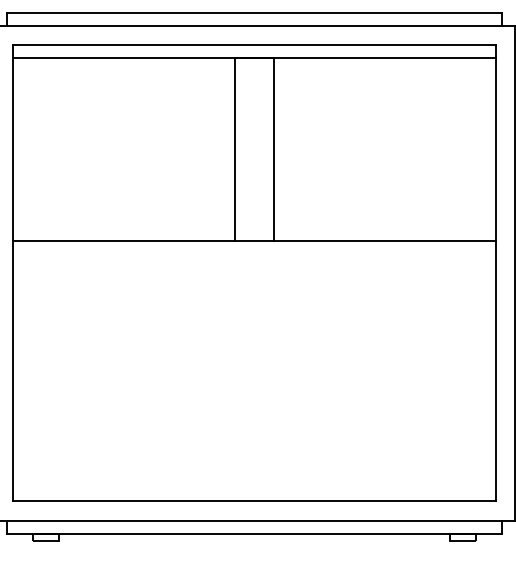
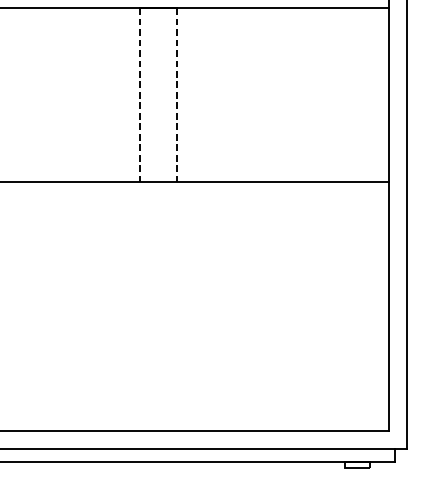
line: (234, 150) -> (139, 95), solid -> dashed
line: (274, 150) -> (177, 95), solid -> dashed

